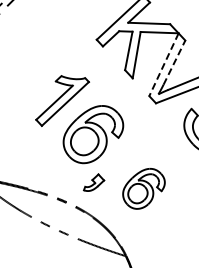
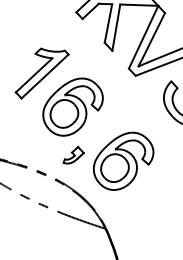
line: (174, 62) -> (154, 35), dashed -> solid
line: (163, 64) -> (143, 37), dashed -> solid
part: (143, 188) -> (123, 161), size x1.43

